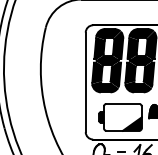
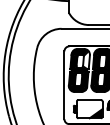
fill: (118, 46) -> (86, 60), removed

